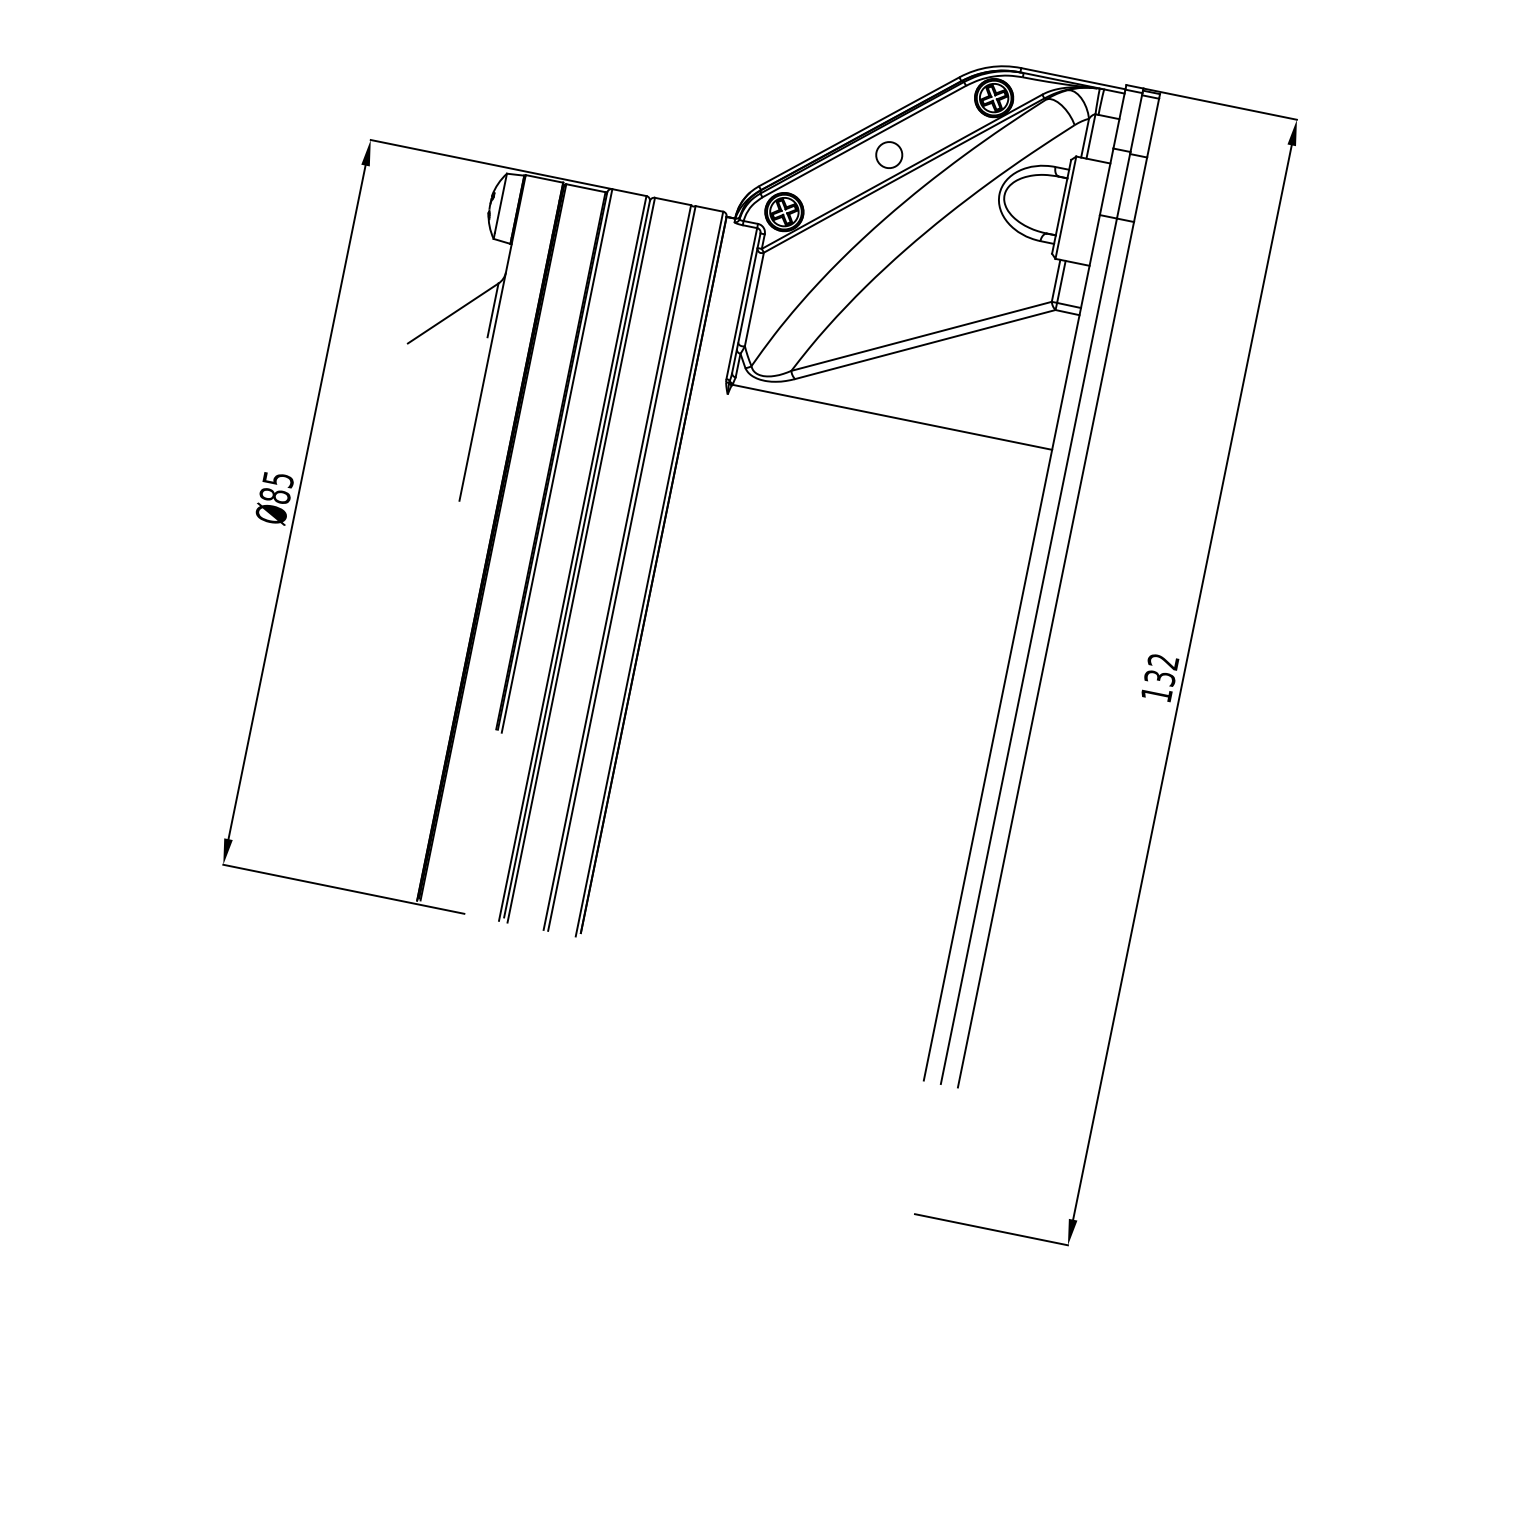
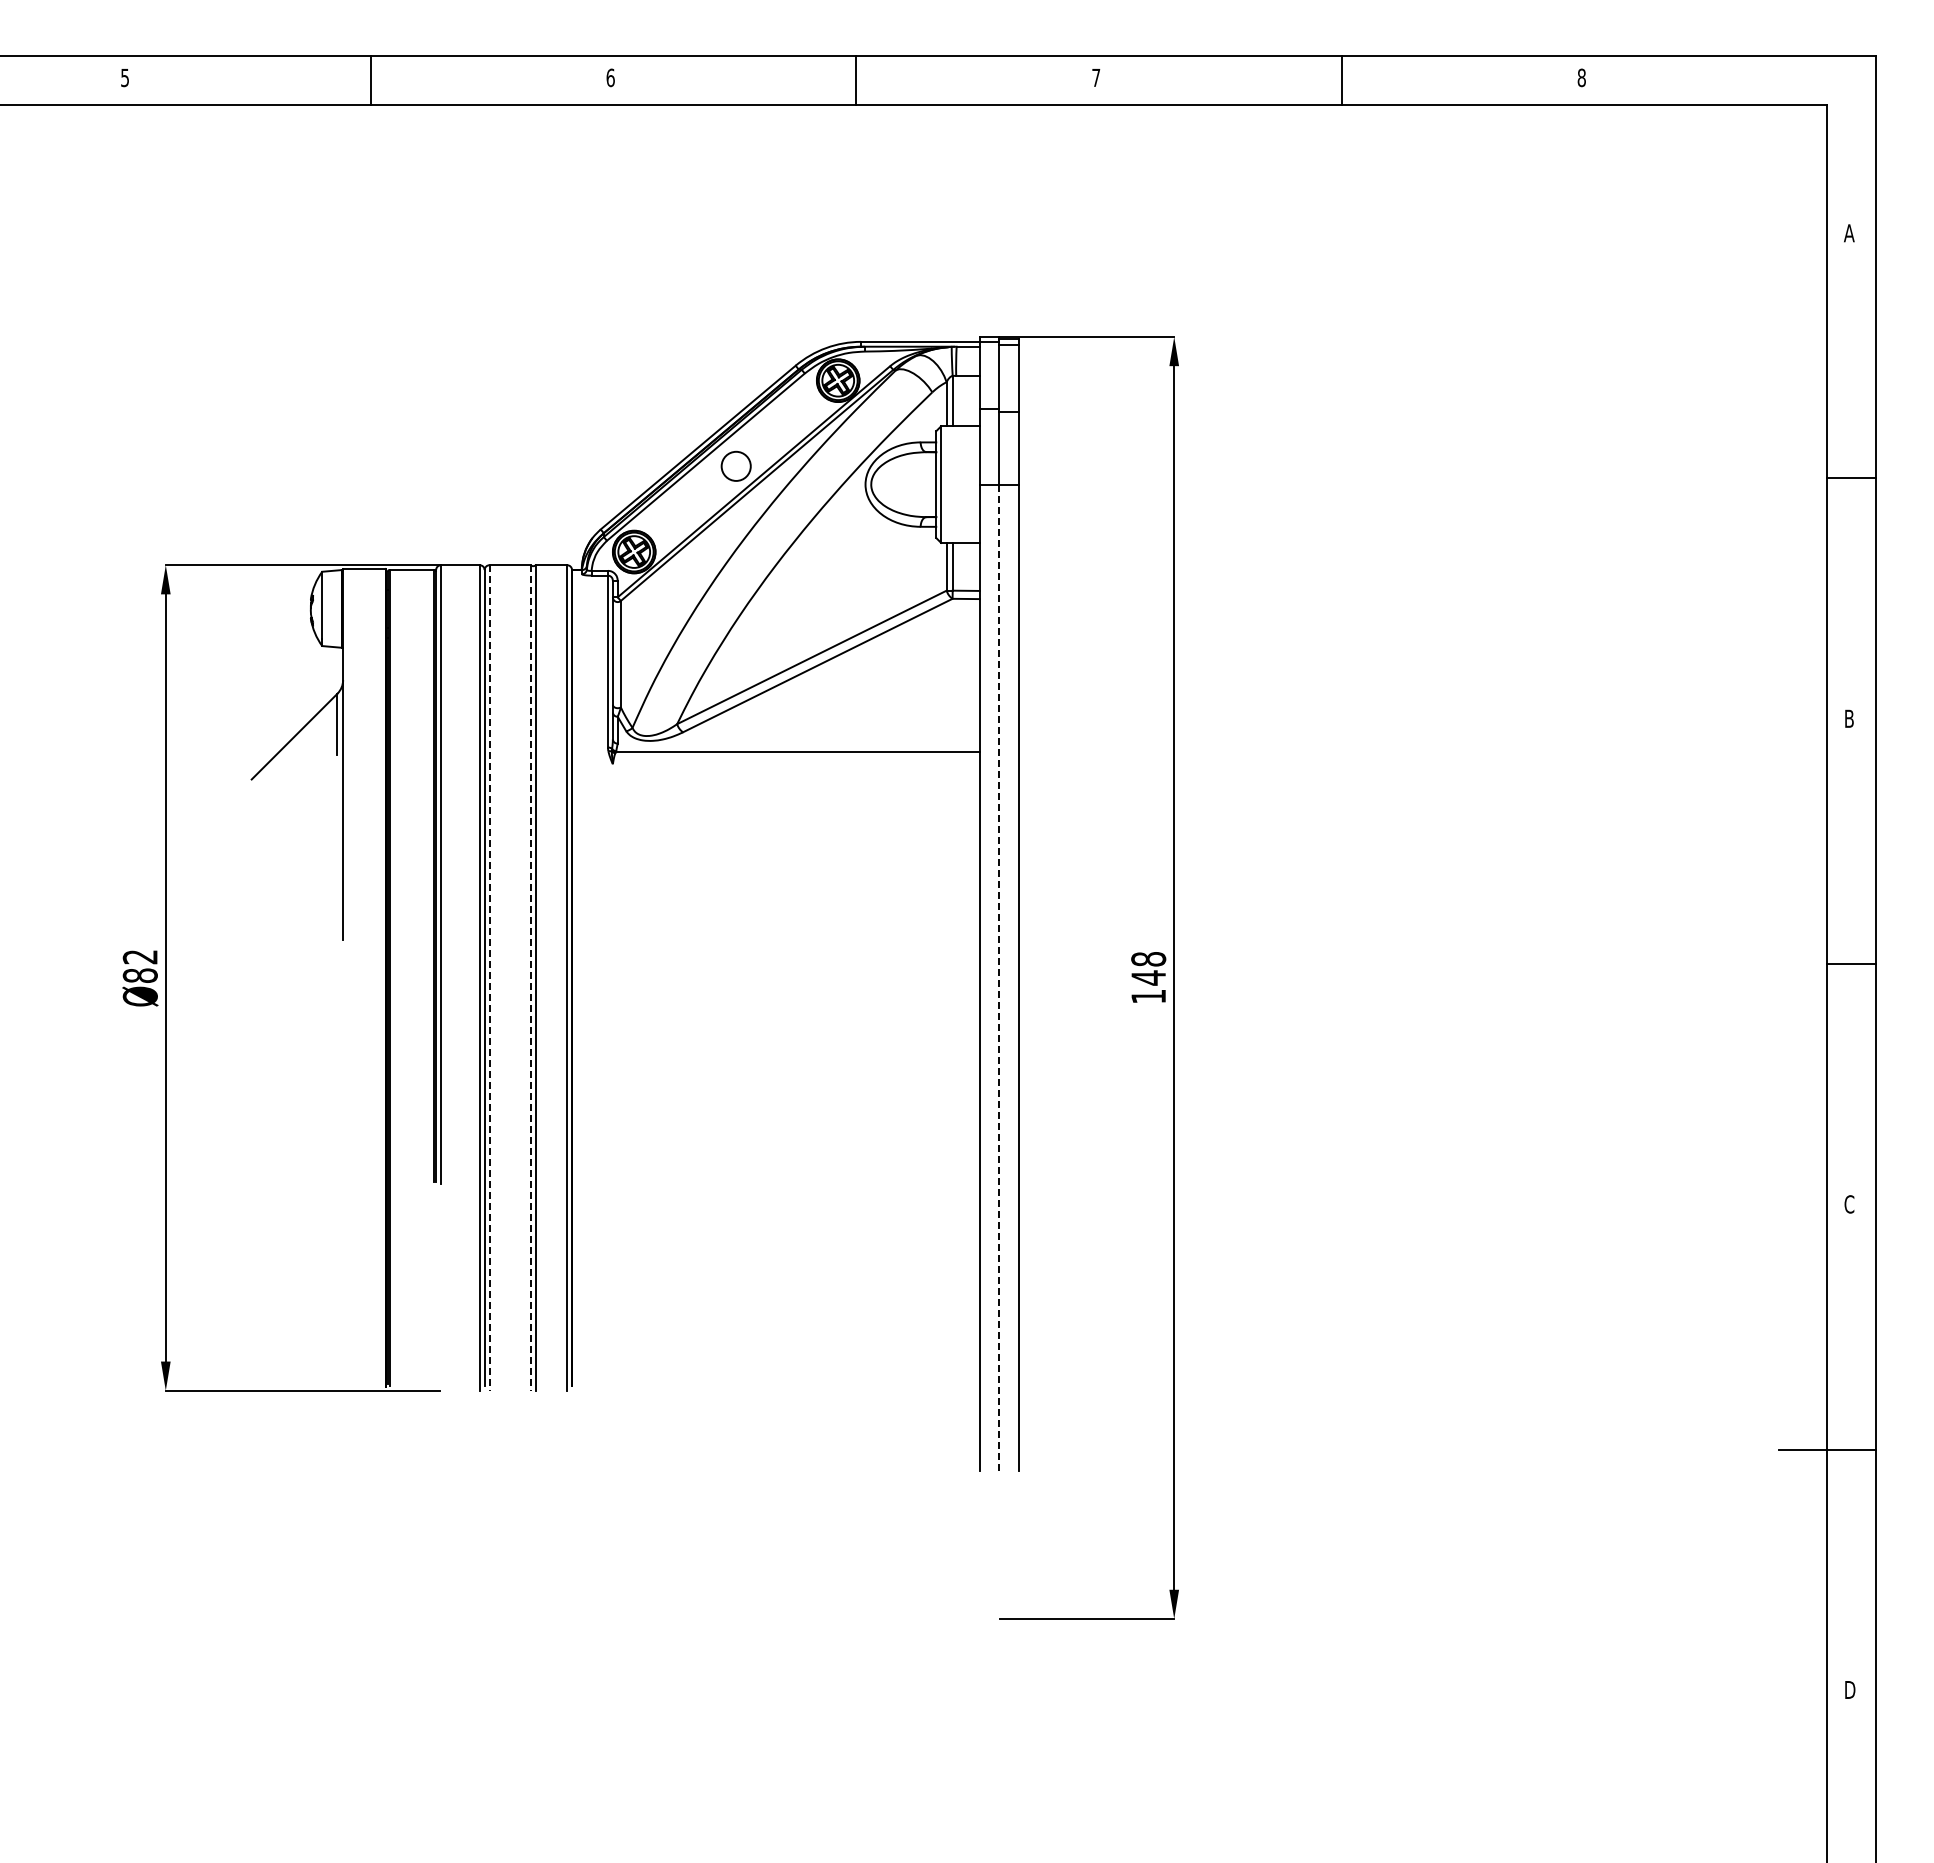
text: (277, 479) -> (139, 957), Ø85 -> Ø82
line: (581, 559) -> (489, 977), solid -> dashed
line: (617, 567) -> (530, 977), solid -> dashed
line: (1029, 650) -> (999, 977), solid -> dashed
text: (1161, 669) -> (1148, 968), 132 -> 148

